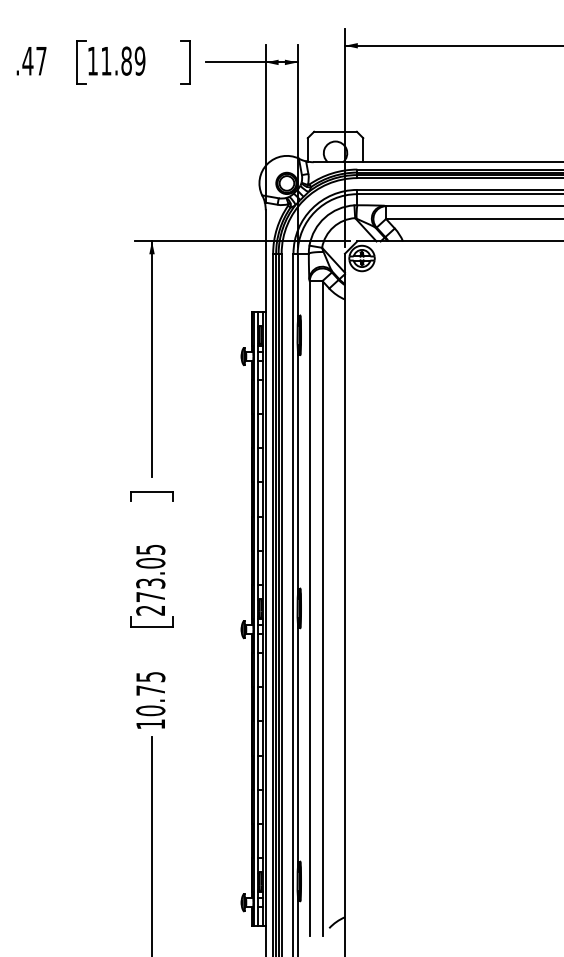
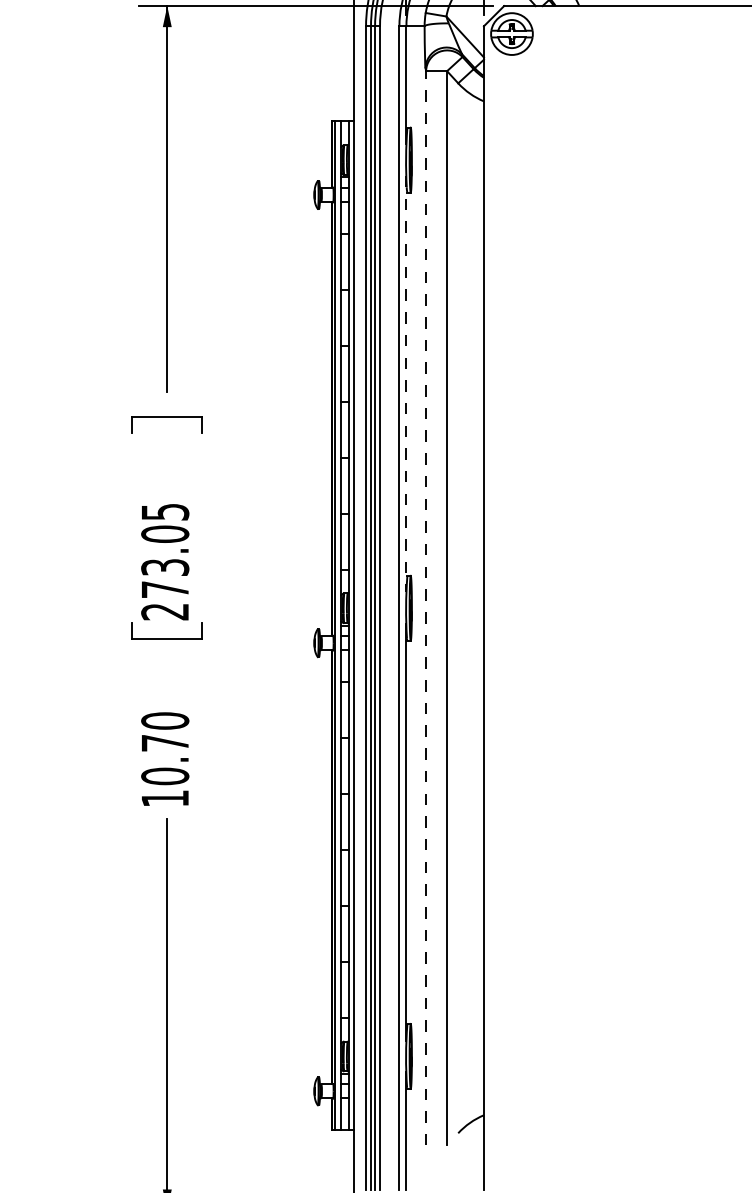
line: (297, 471) -> (406, 383), solid -> dashed
line: (309, 607) -> (425, 606), solid -> dashed
text: (150, 676) -> (164, 720), 10.75 -> 10.70

